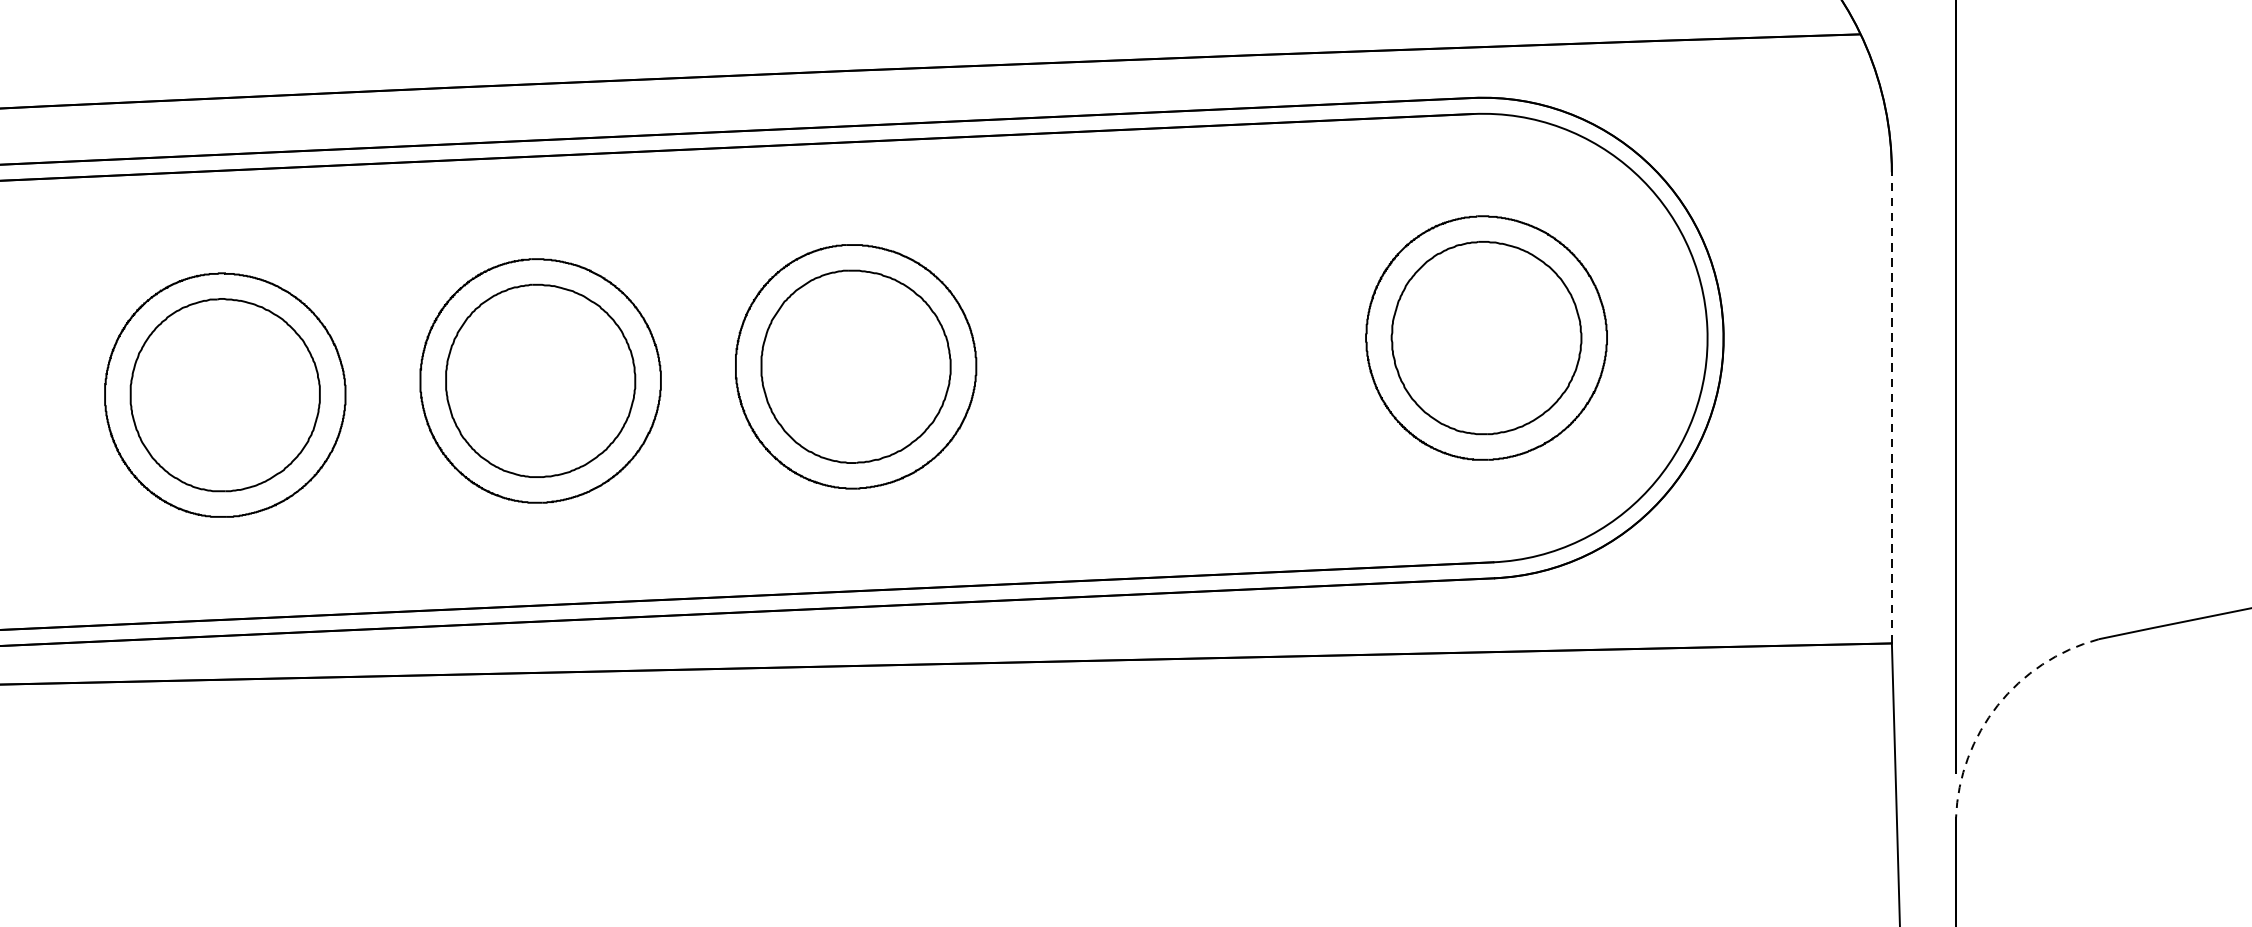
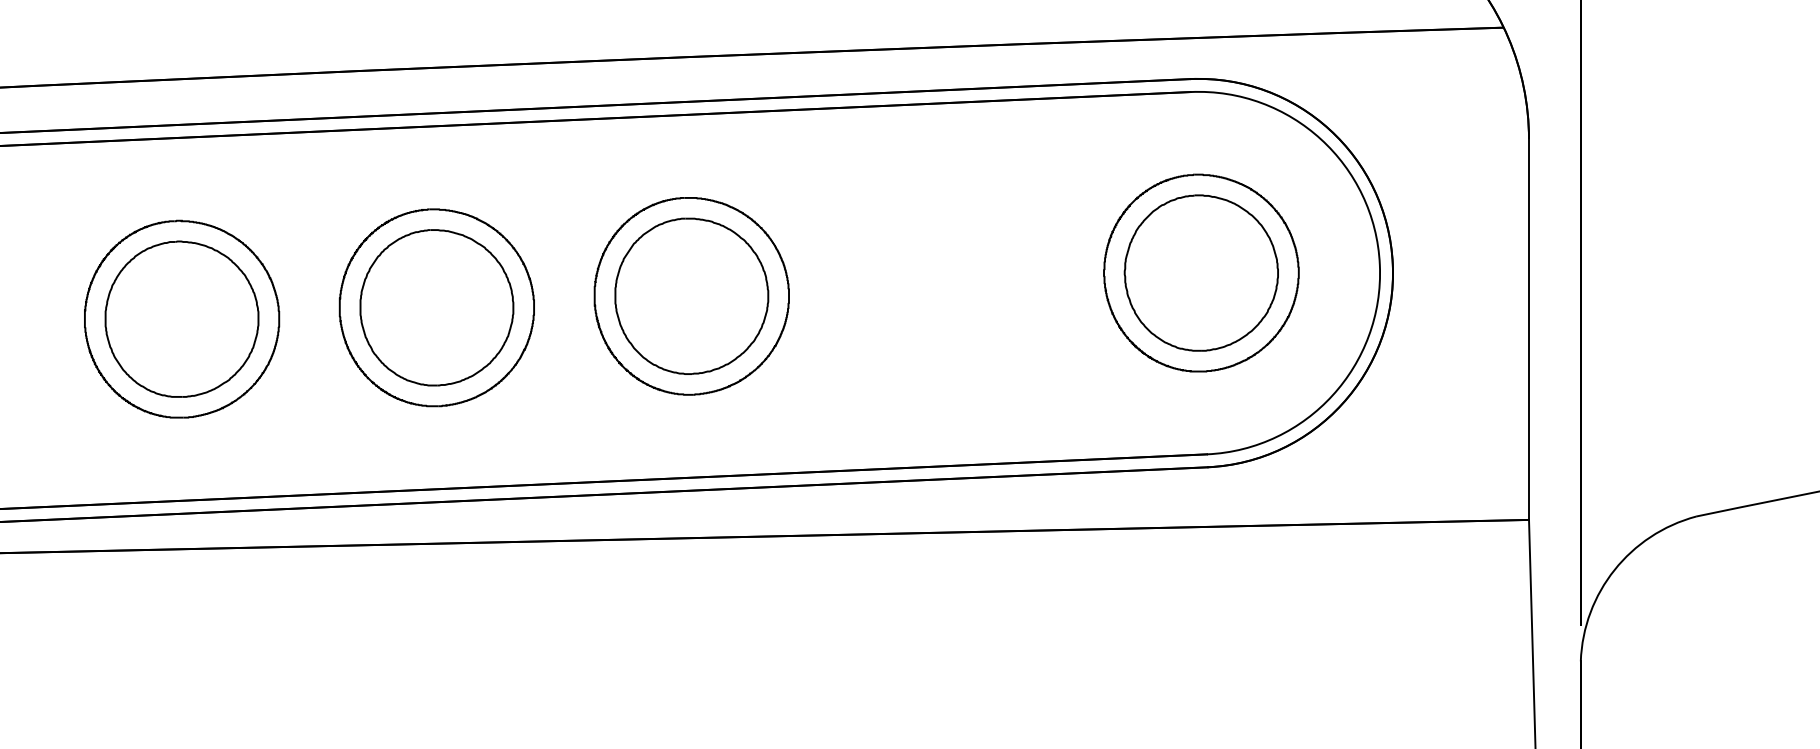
line: (1892, 407) -> (1529, 329), dashed -> solid
arc: (1997, 704) -> (1614, 569), dashed -> solid

